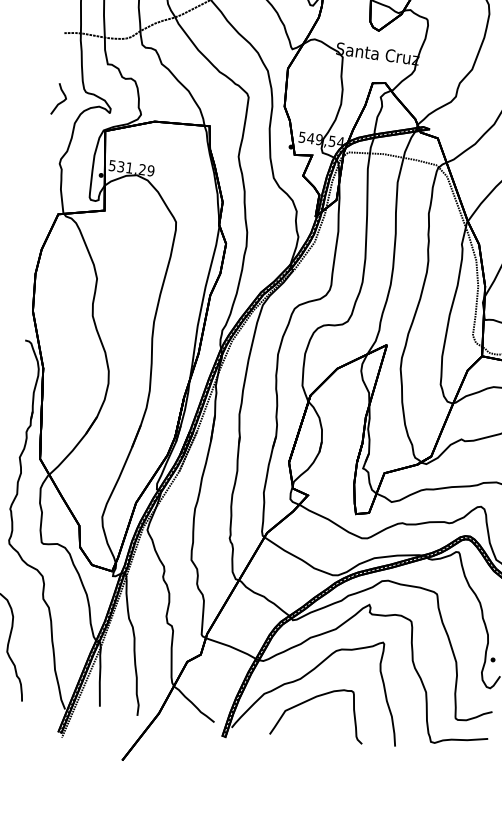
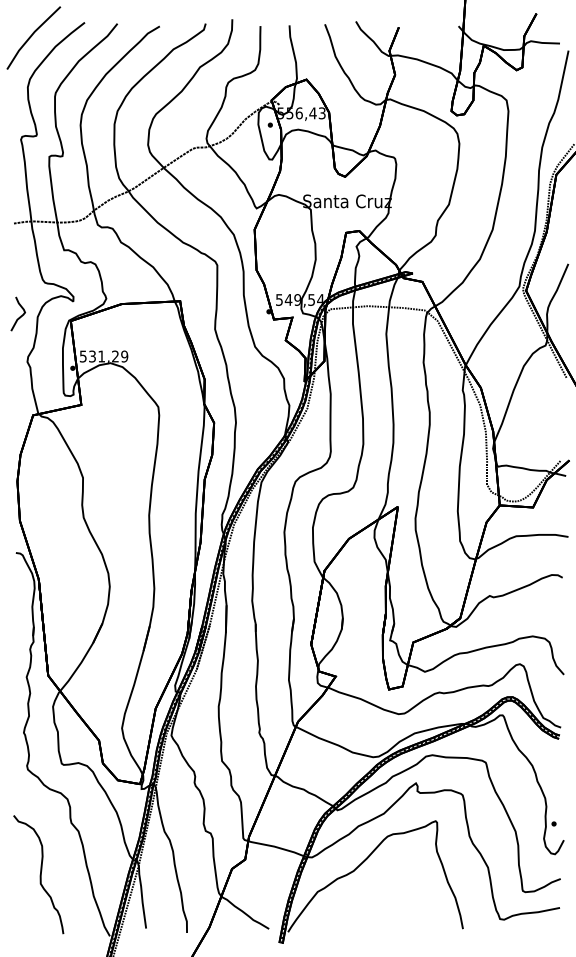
curve: (61, 101) -> (20, 315), moved
curve: (313, 699) -> (370, 890), removed

